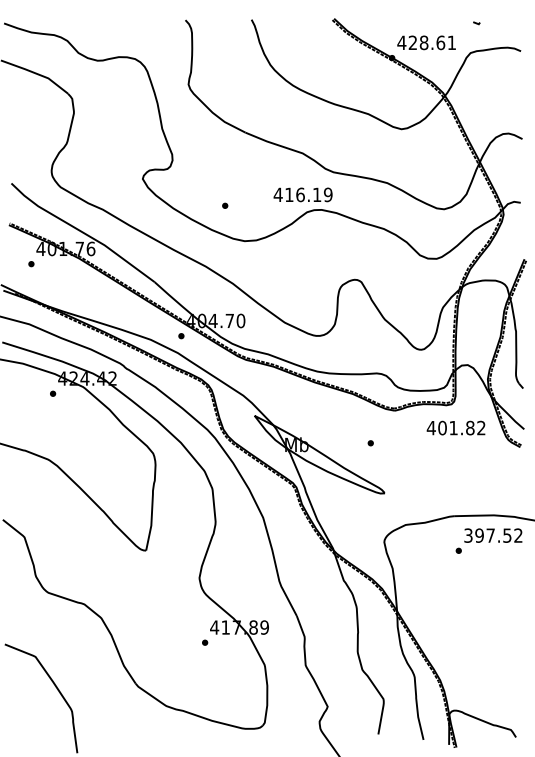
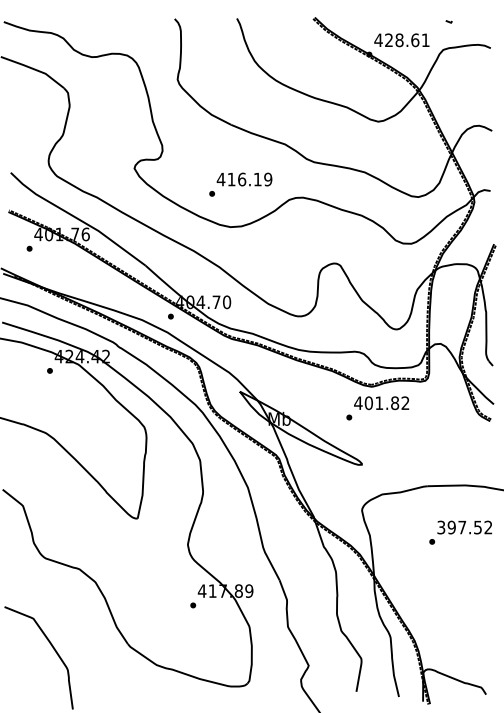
text: (303, 194) -> (244, 179), moved
text: (455, 428) -> (381, 403), moved
text: (488, 540) -> (460, 532), moved

